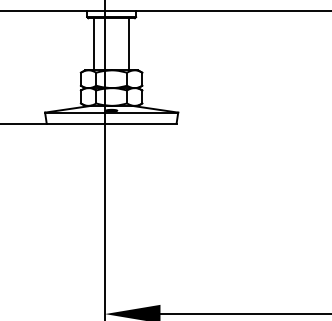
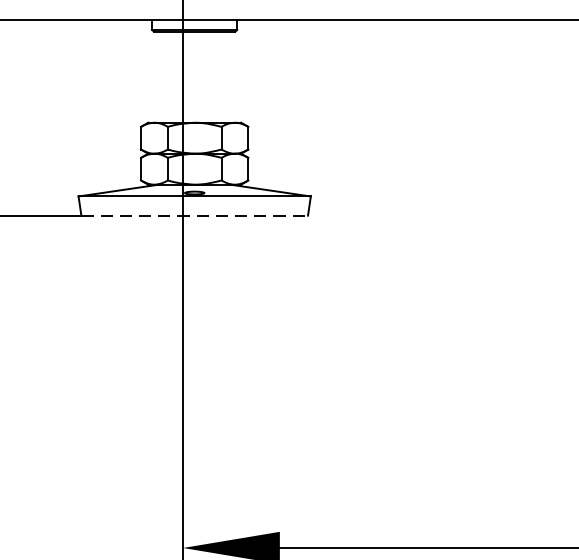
line: (93, 44) -> (163, 77), removed
line: (129, 44) -> (225, 77), removed
line: (111, 123) -> (194, 215), solid -> dashed

